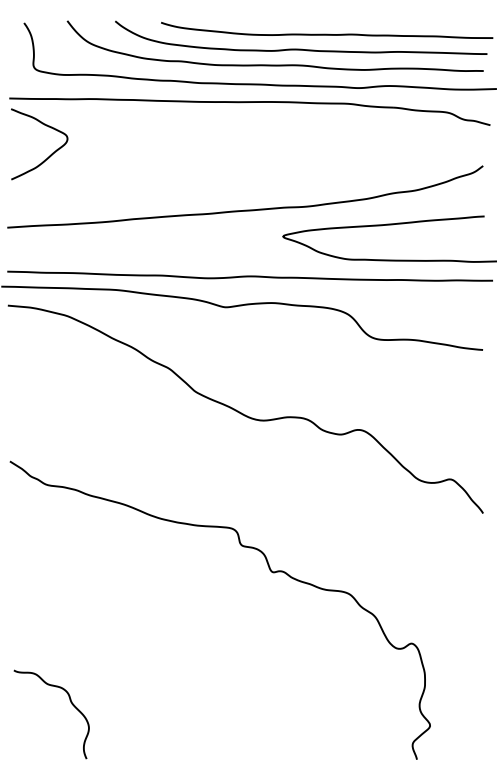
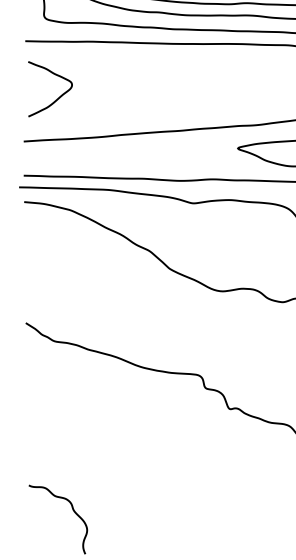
curve: (50, 154) -> (58, 97), moved

